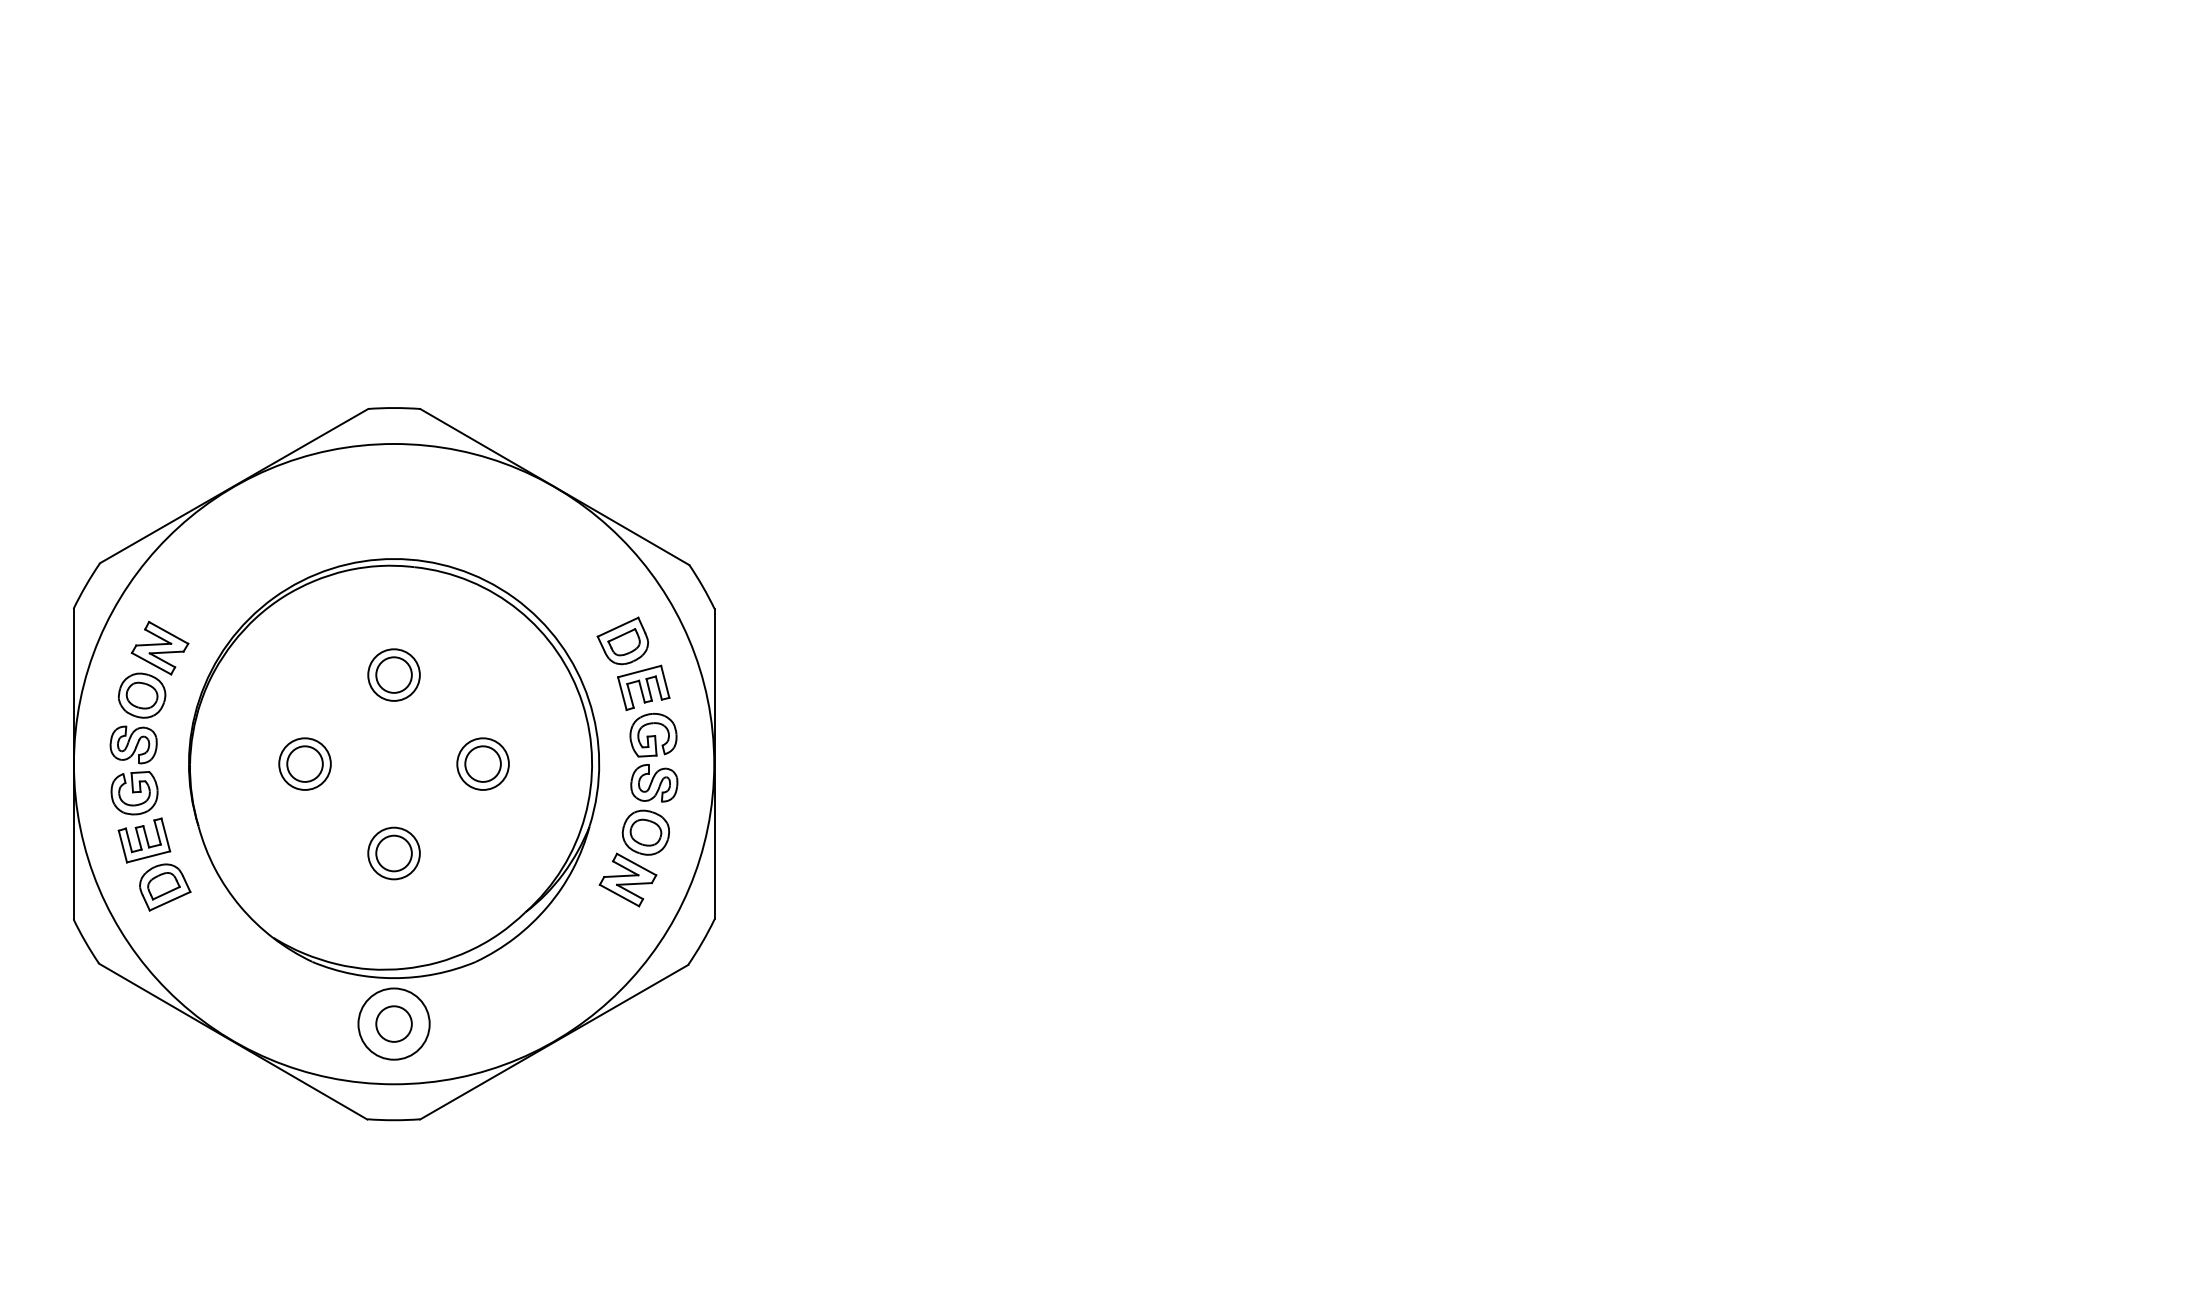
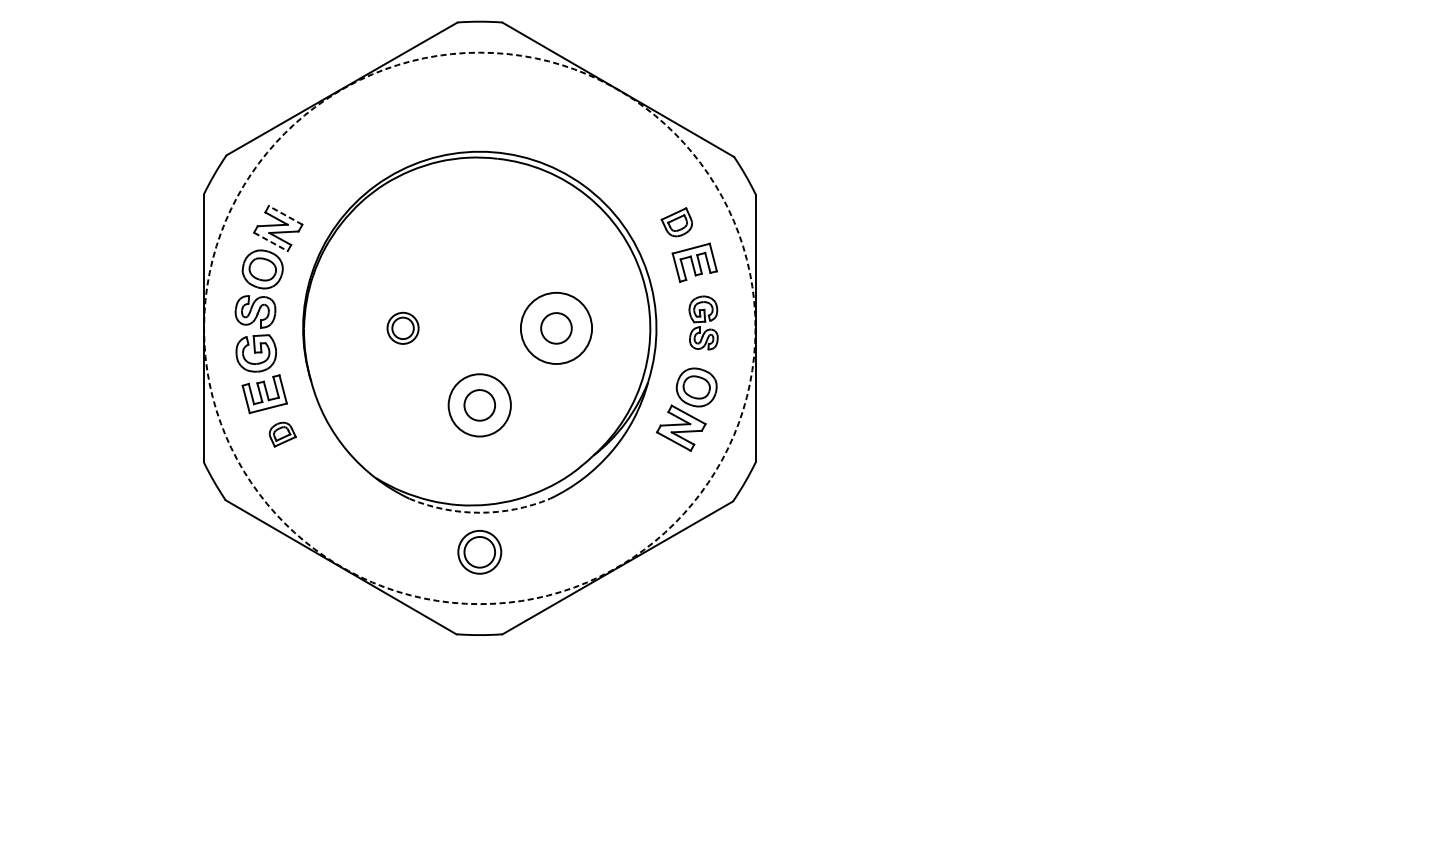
line: (168, 632) -> (285, 215), solid -> dashed
part: (622, 640) -> (676, 221), size x0.7
line: (152, 663) -> (271, 241), solid -> dashed
part: (393, 674) -> (479, 251), removed
part: (653, 757) -> (703, 322), size x0.7
part: (304, 763) -> (402, 327), size x0.7
circle: (393, 763) -> (479, 327), solid -> dashed
circle: (482, 763) -> (555, 327), size x1.6
circle: (393, 853) -> (479, 405), size x1.4
part: (165, 887) -> (282, 434), size x0.6
arc: (394, 978) -> (480, 513), solid -> dashed
circle: (393, 1023) -> (479, 551), size x0.7

